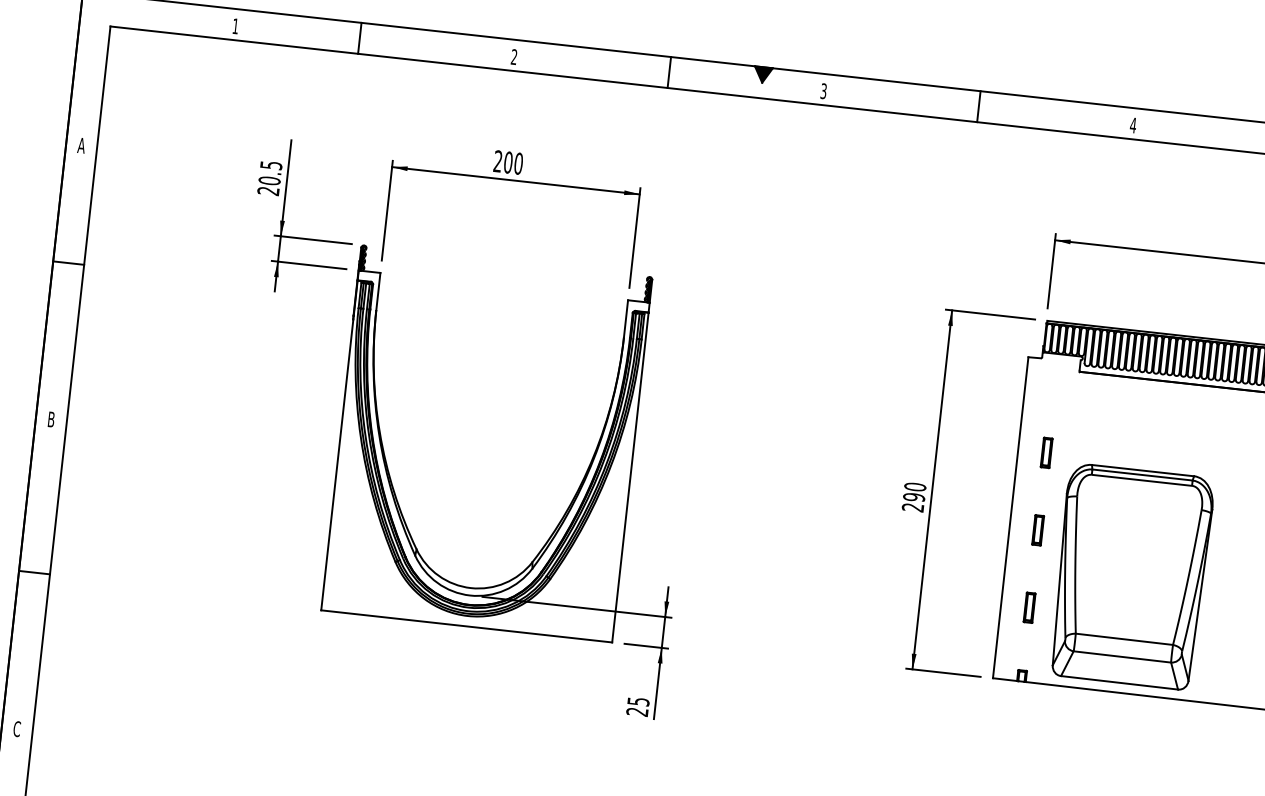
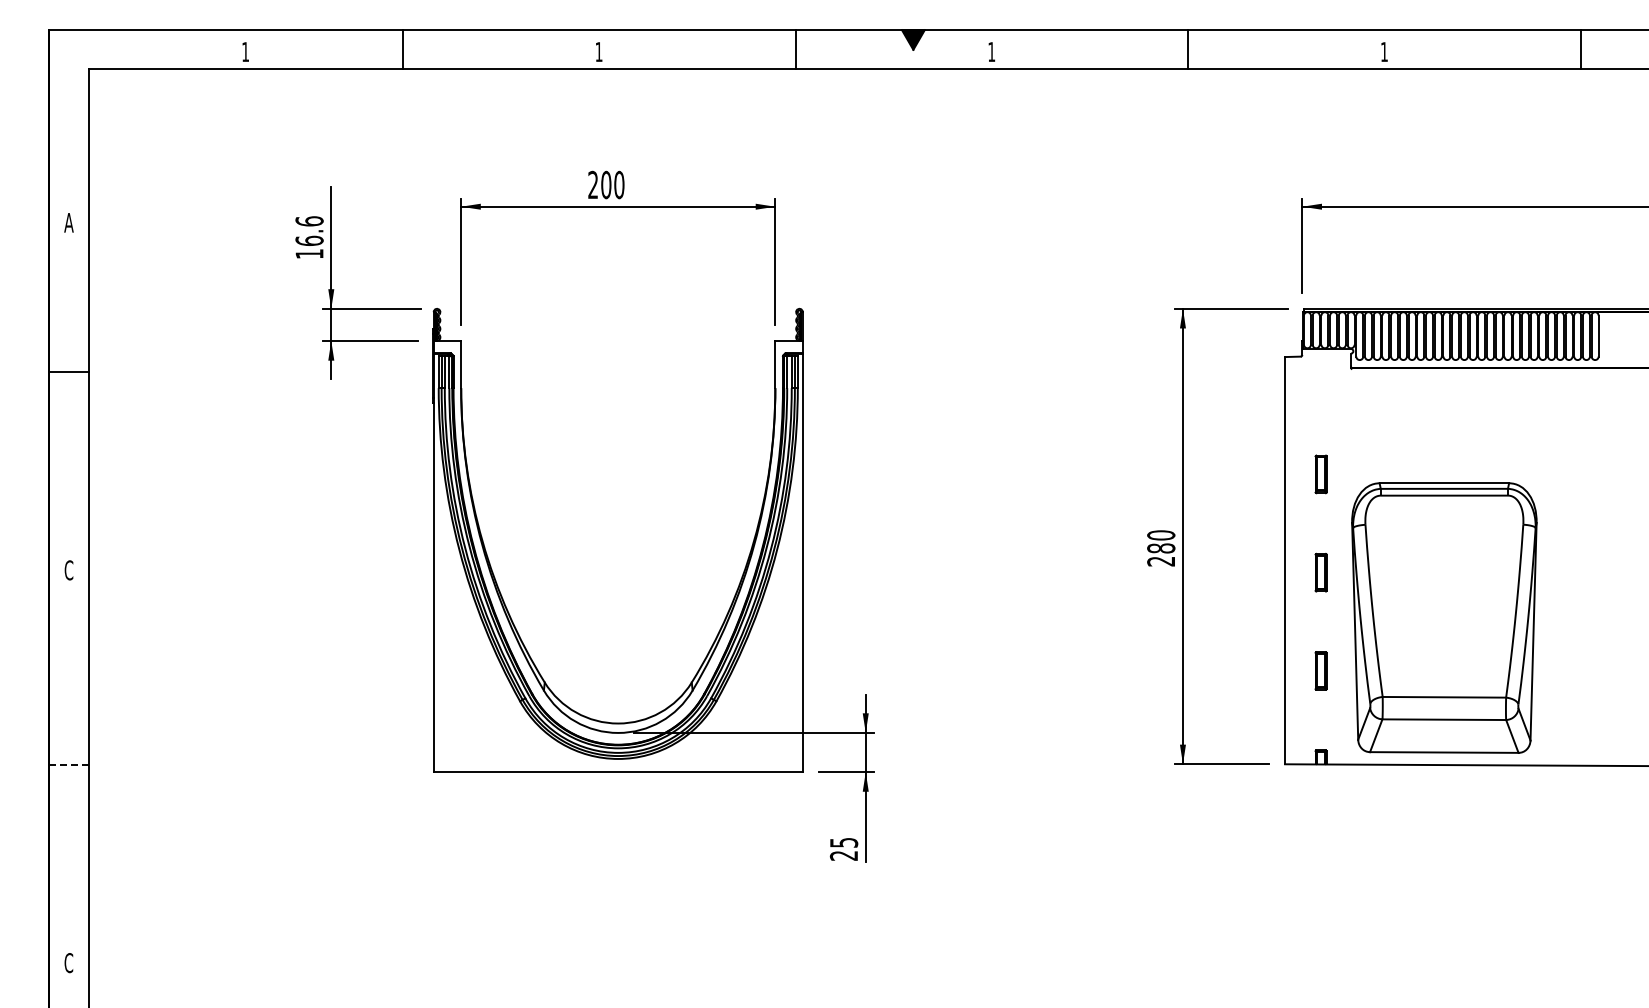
text: (513, 56) -> (598, 51), 2 -> 1
text: (823, 90) -> (991, 51), 3 -> 1
text: (1133, 125) -> (1384, 51), 4 -> 1
text: (269, 178) -> (309, 237), 20.5 -> 16.6
text: (50, 419) -> (68, 570), B -> C
text: (914, 497) -> (1161, 548), 290 -> 280
line: (34, 572) -> (69, 764), solid -> dashed

